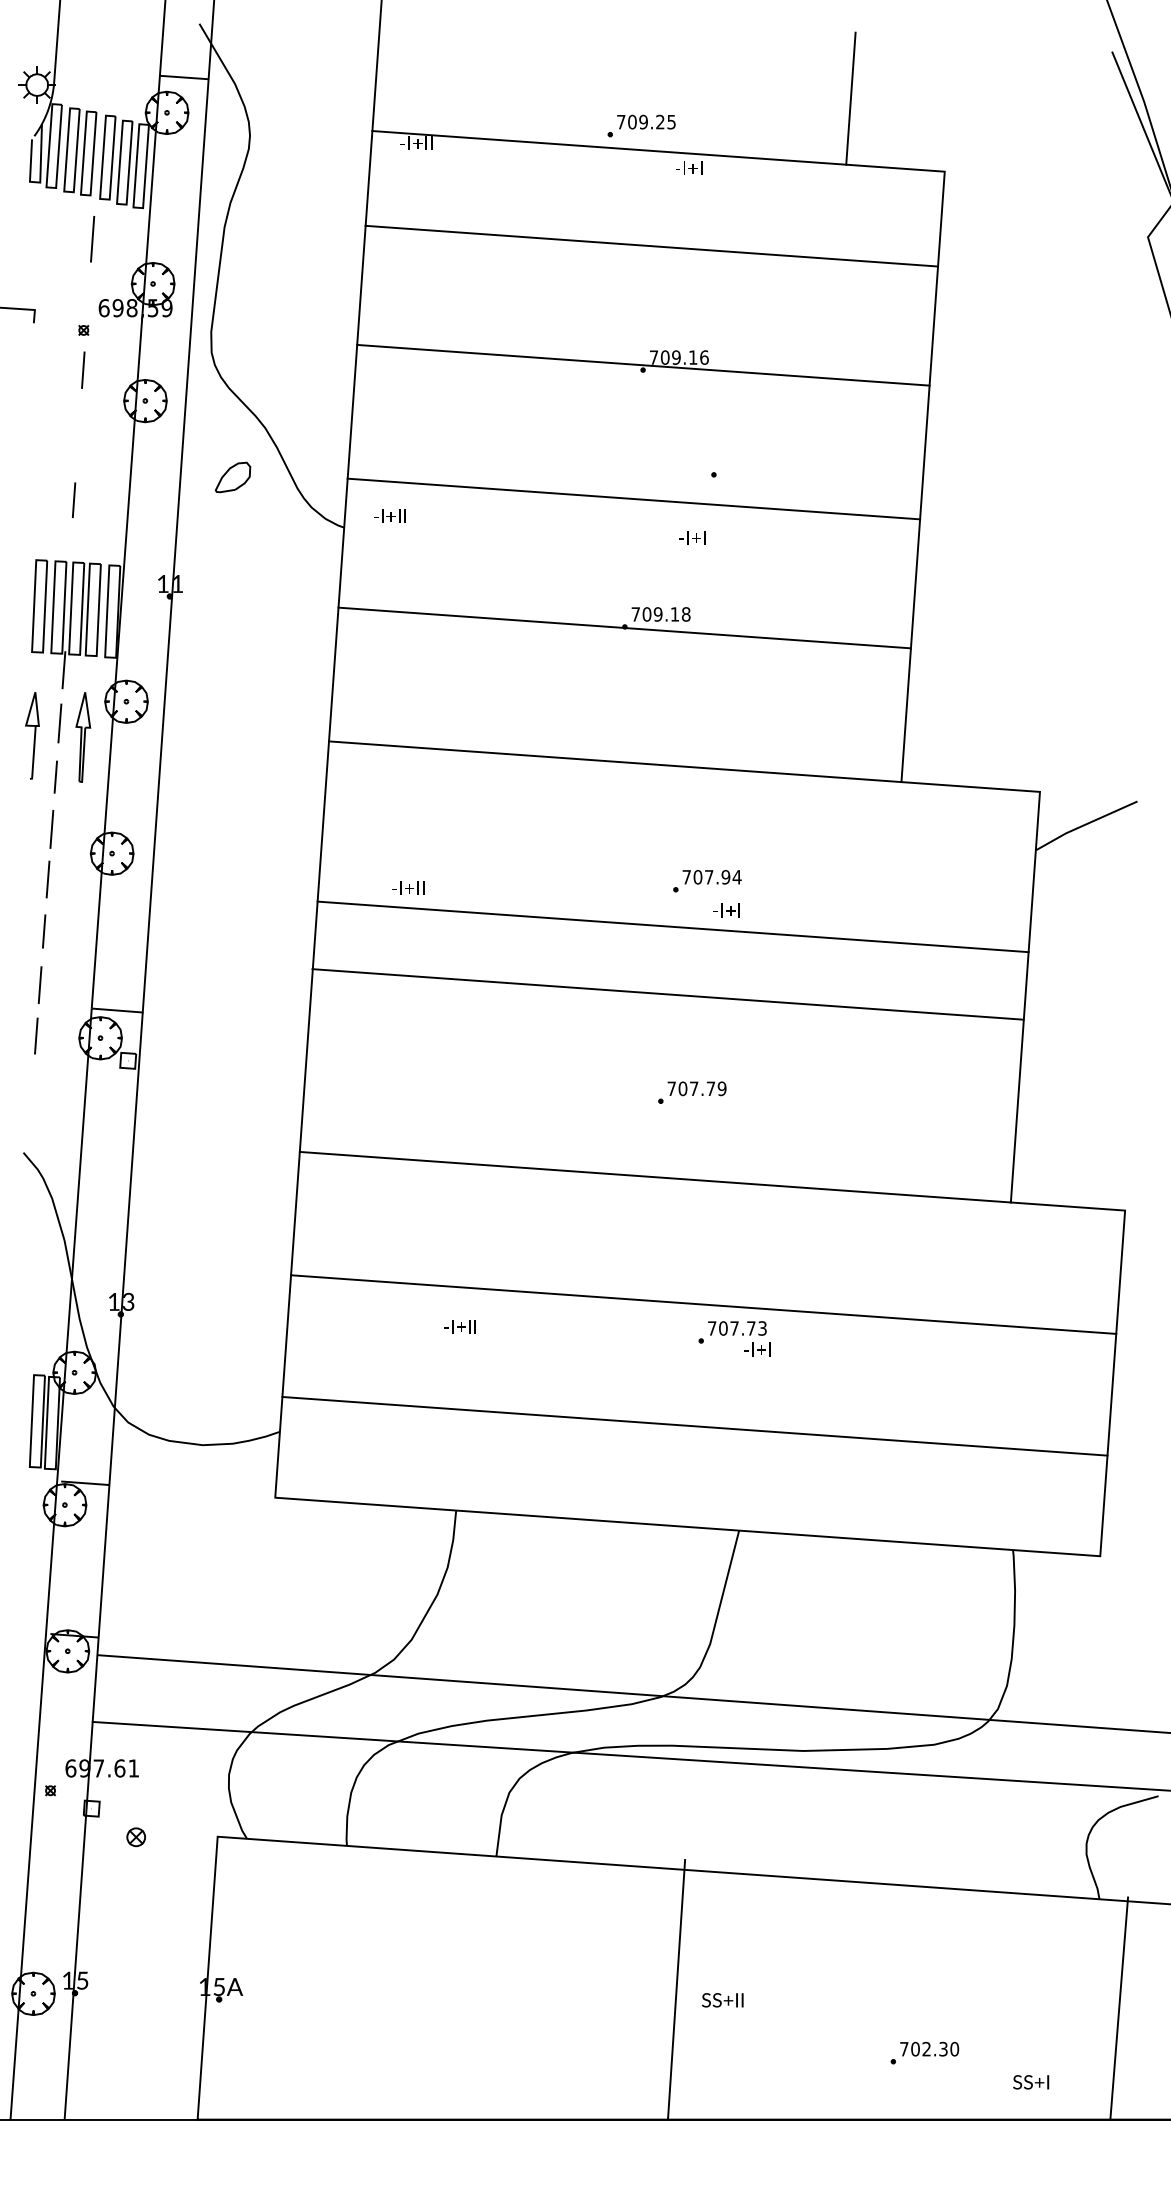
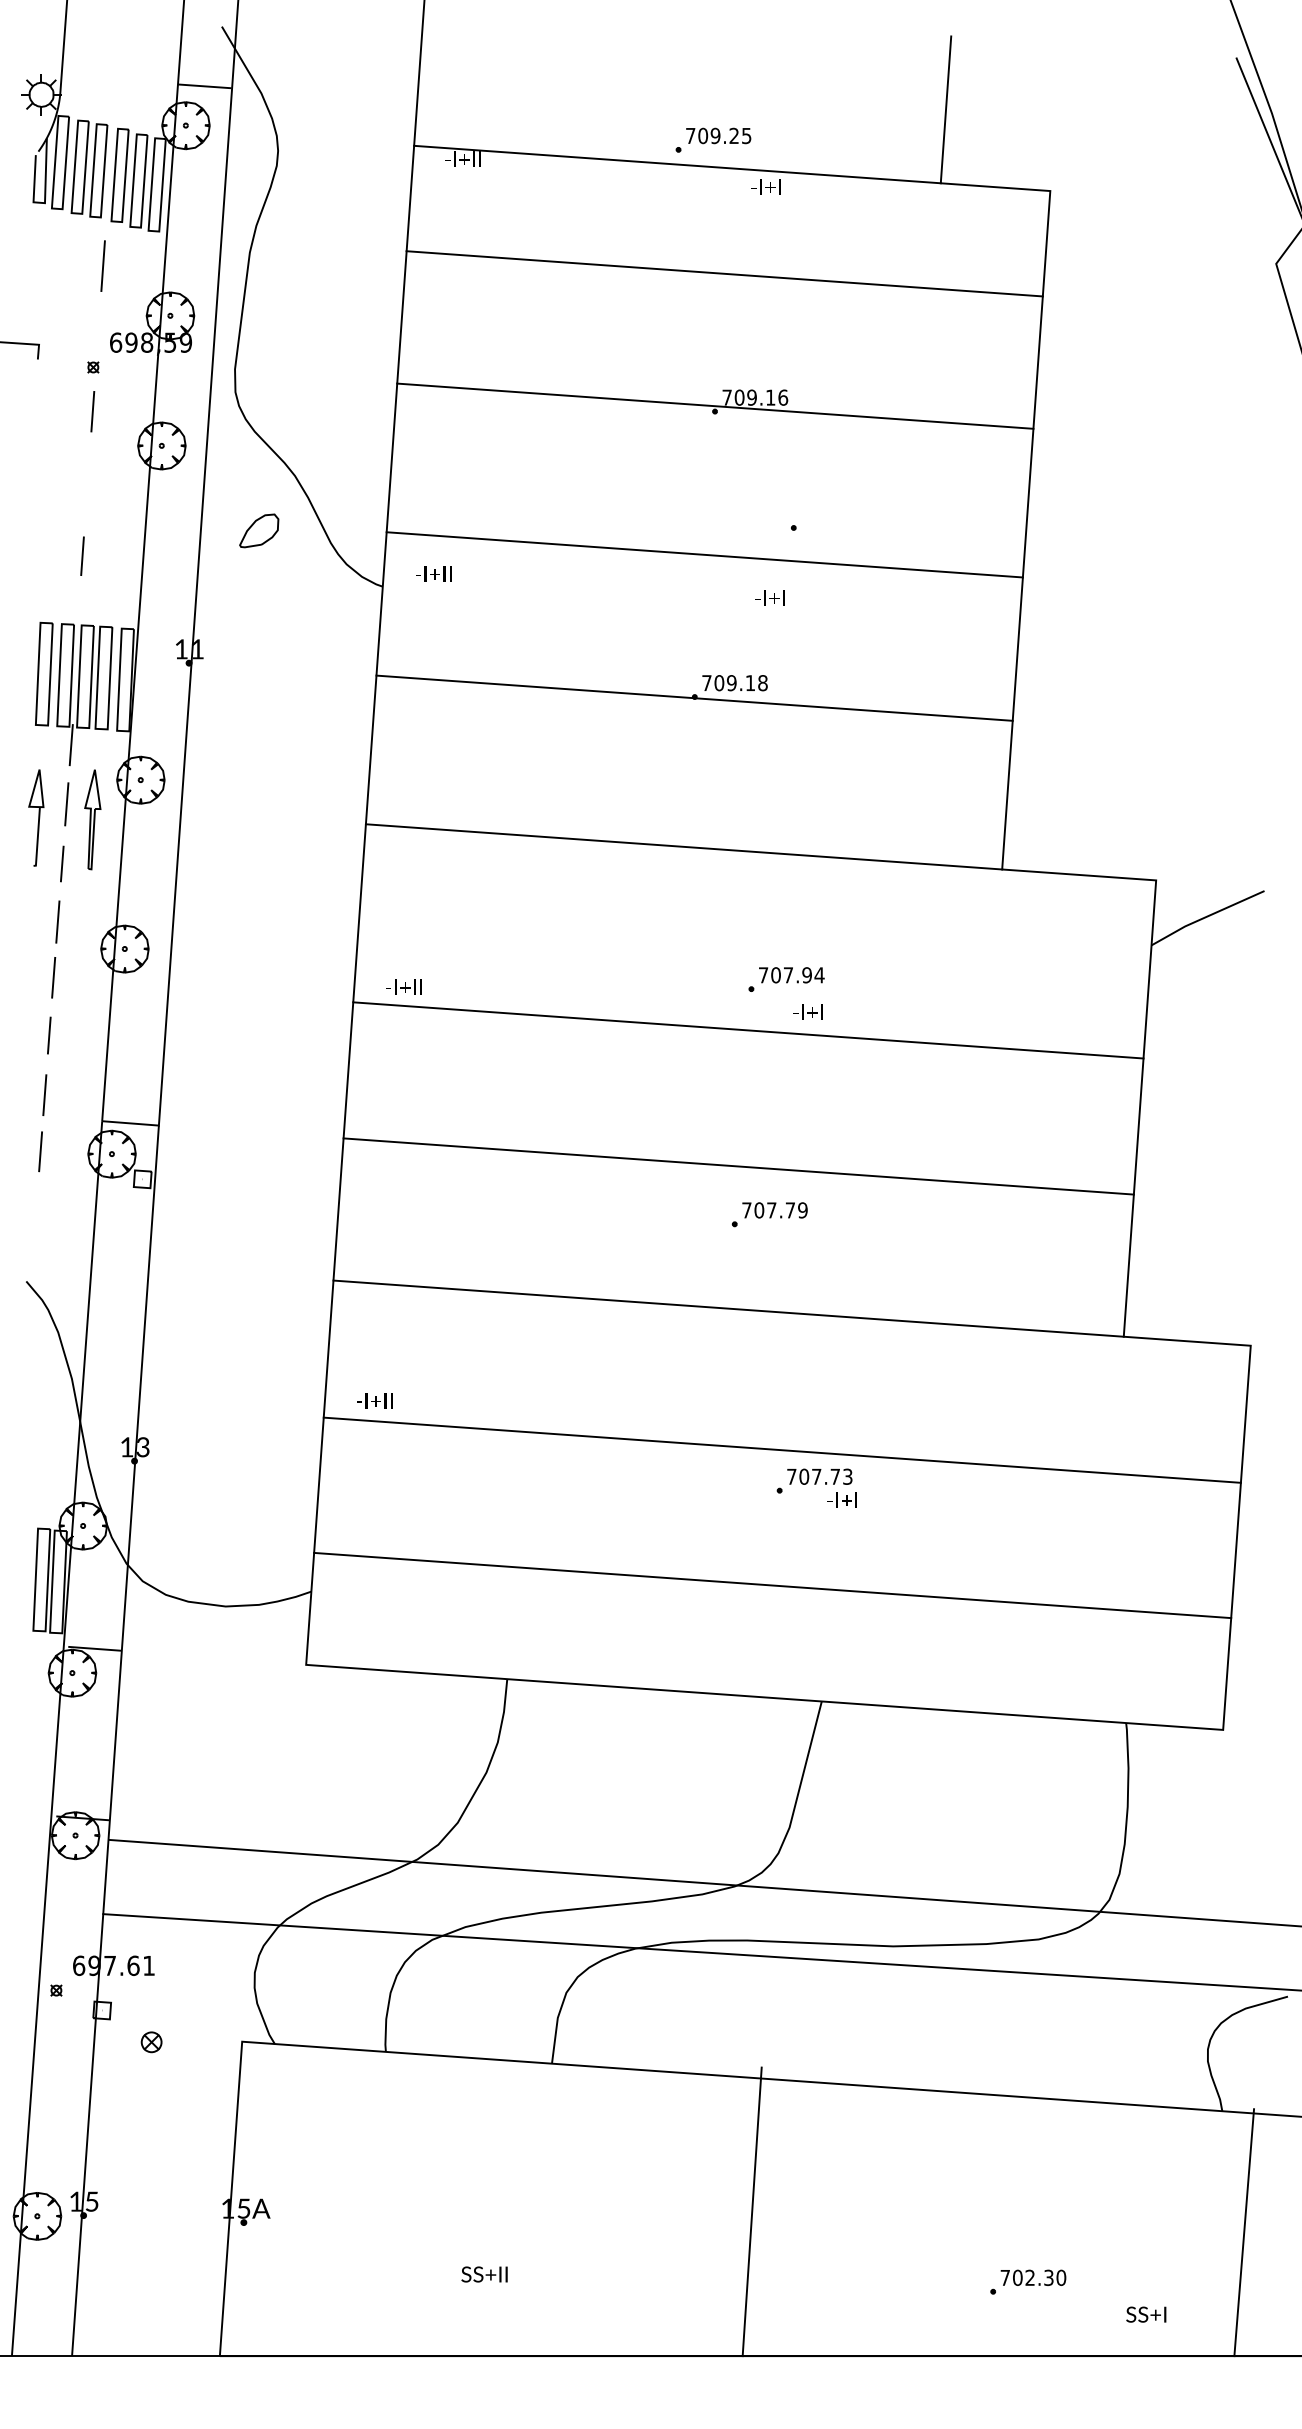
text: (407, 887) -> (403, 986), moved
line: (667, 994) -> (738, 1166), moved
text: (459, 1326) -> (374, 1400), moved
text: (722, 2000) -> (484, 2274), moved

